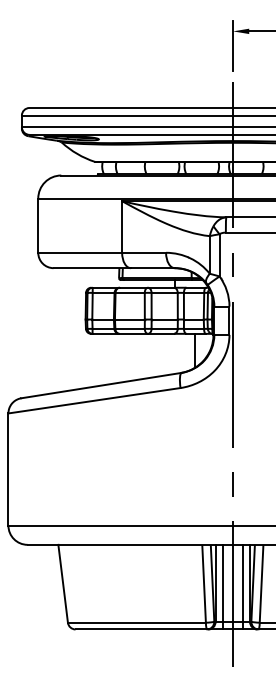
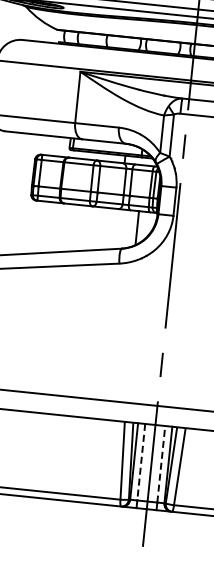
line: (242, 582) -> (160, 463), solid -> dashed
line: (222, 583) -> (140, 462), solid -> dashed

